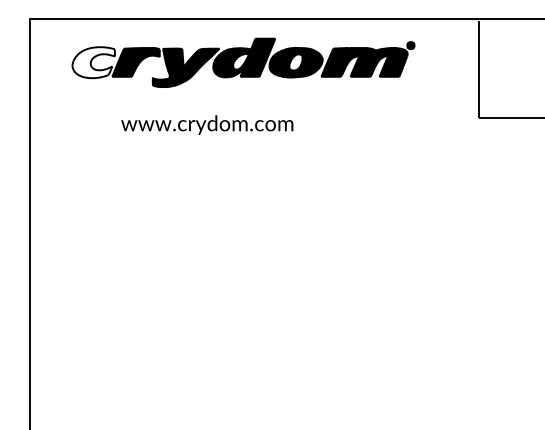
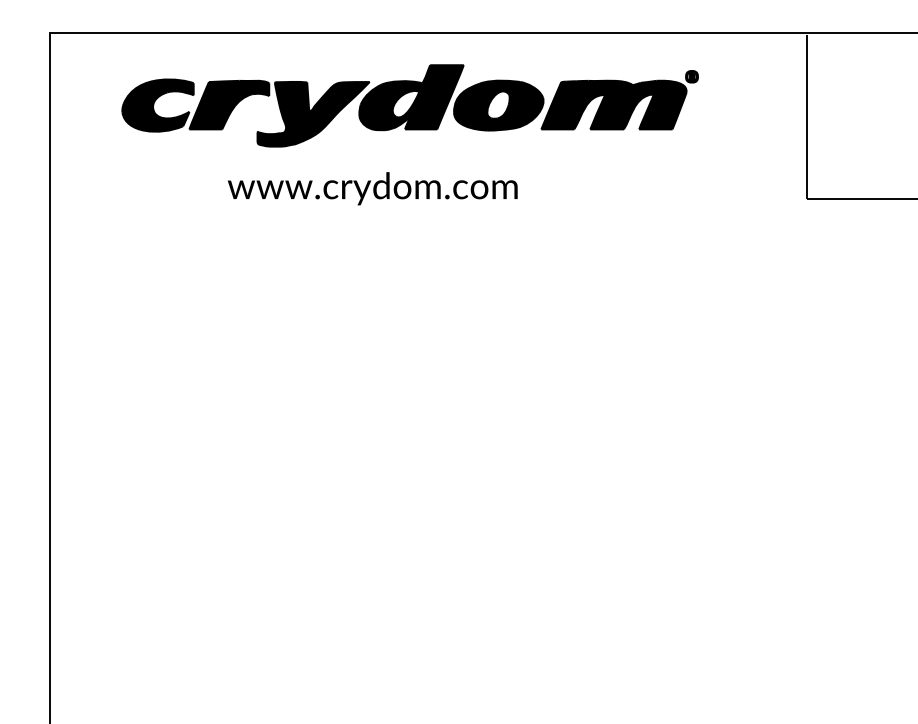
fill: (93, 62) -> (157, 105), added
text: (207, 124) -> (373, 187), moved

